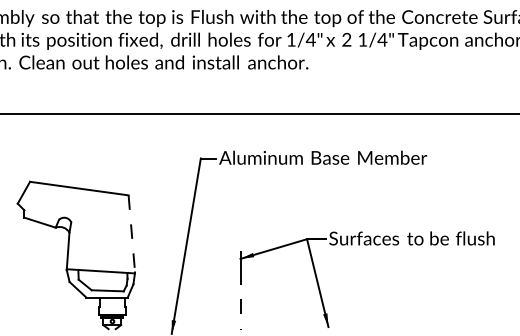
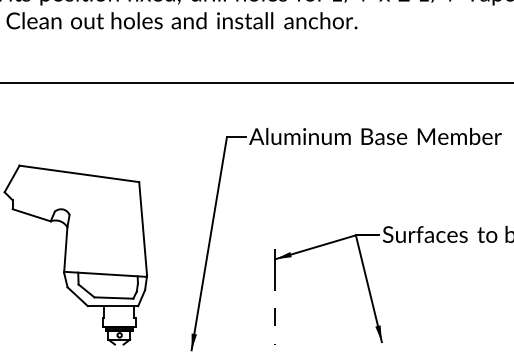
line: (131, 233) -> (142, 228), dashed -> solid

